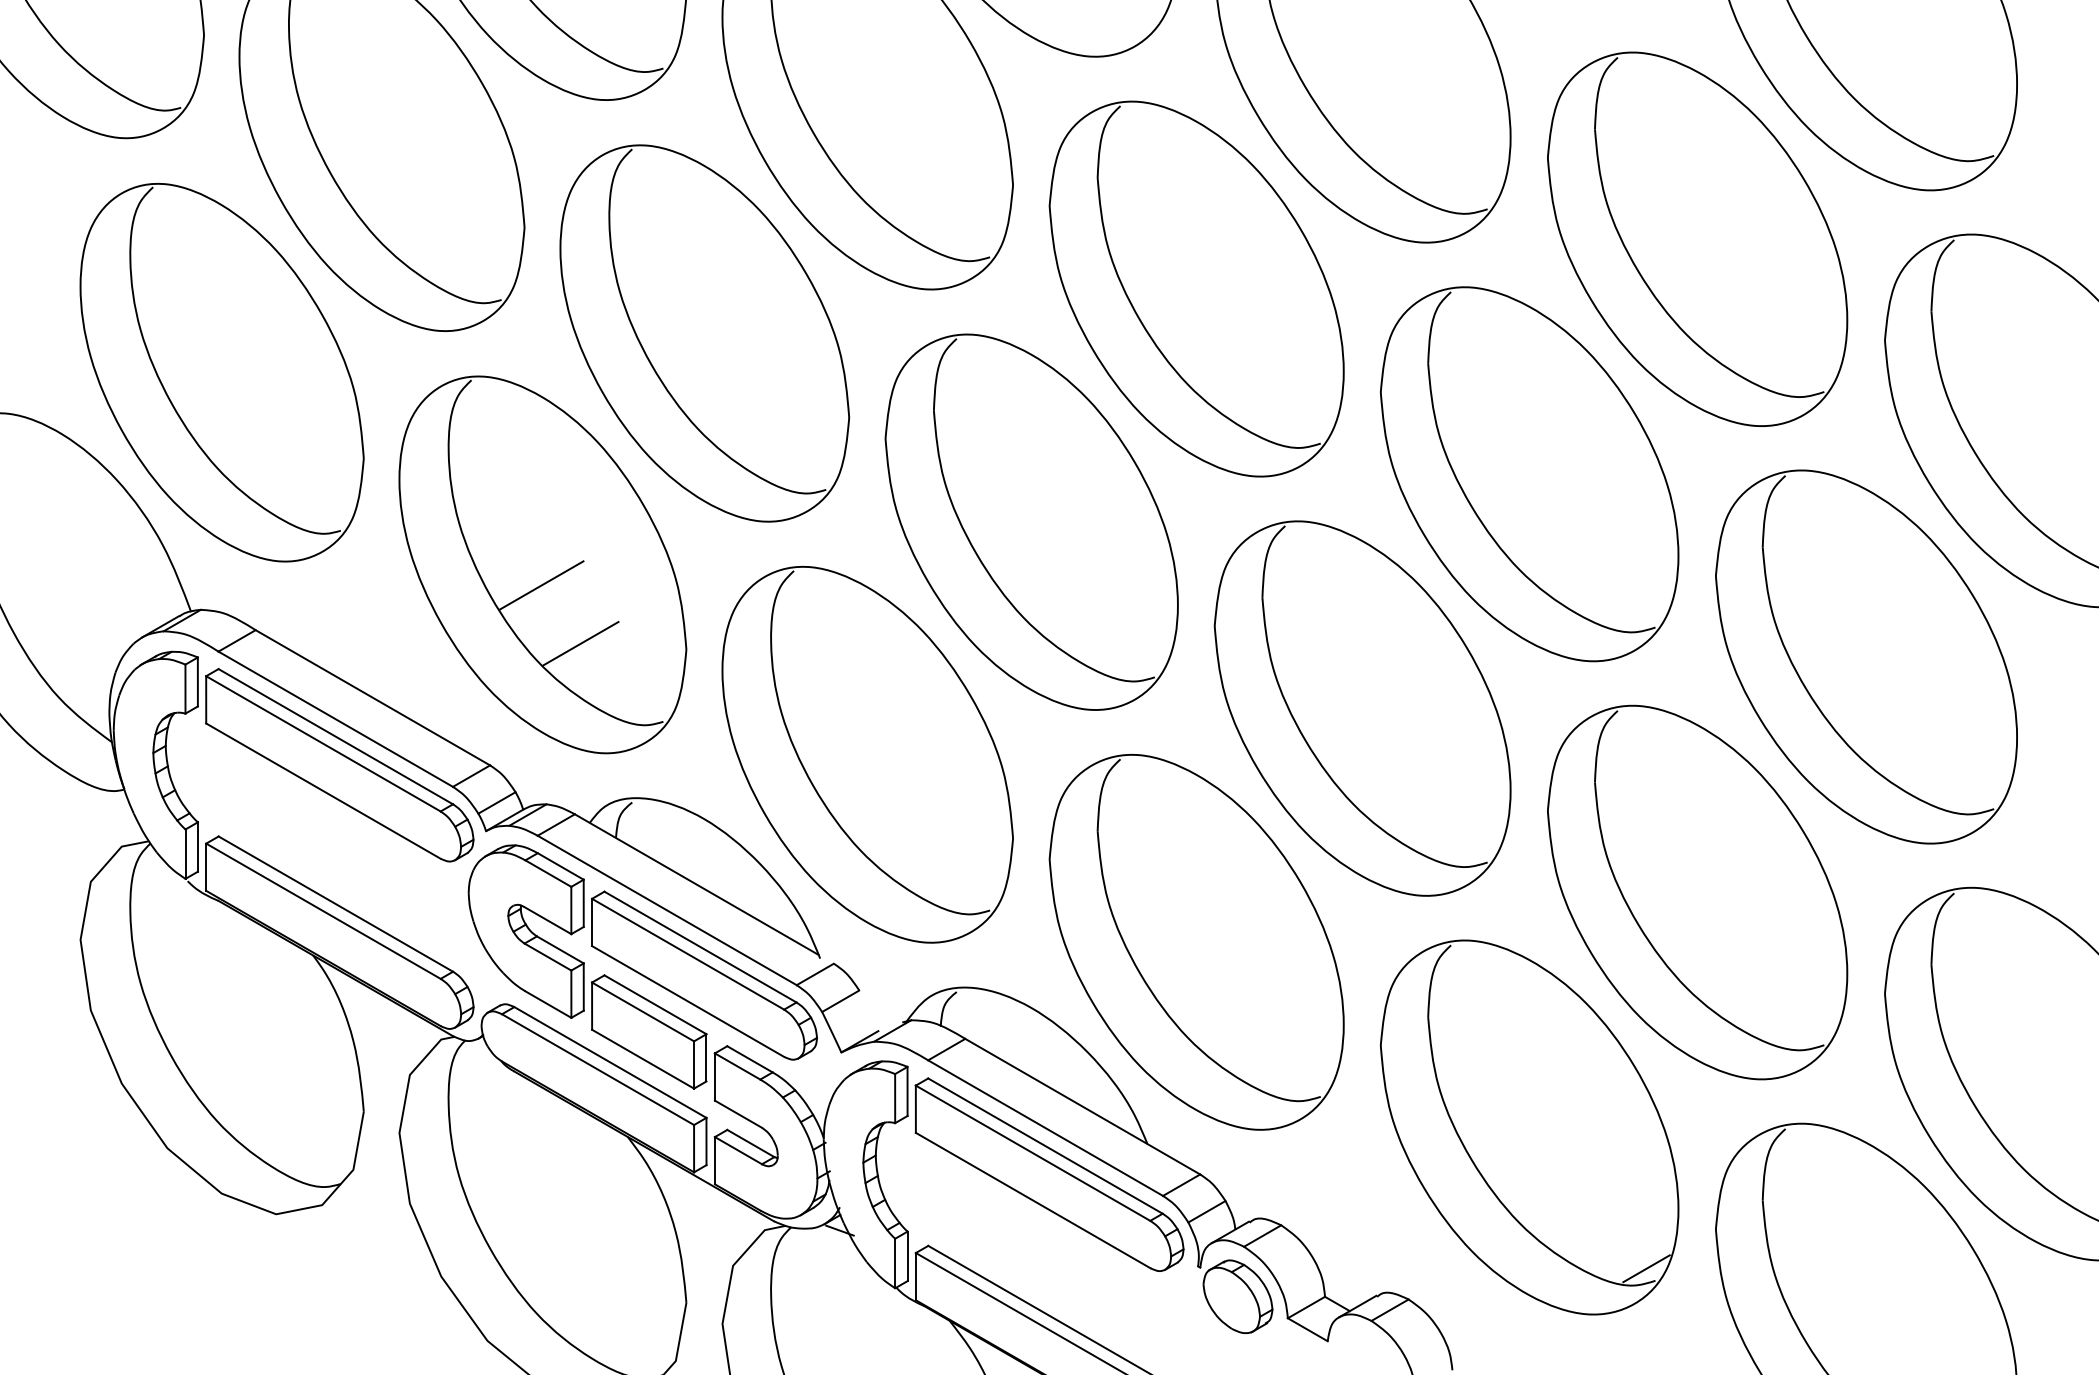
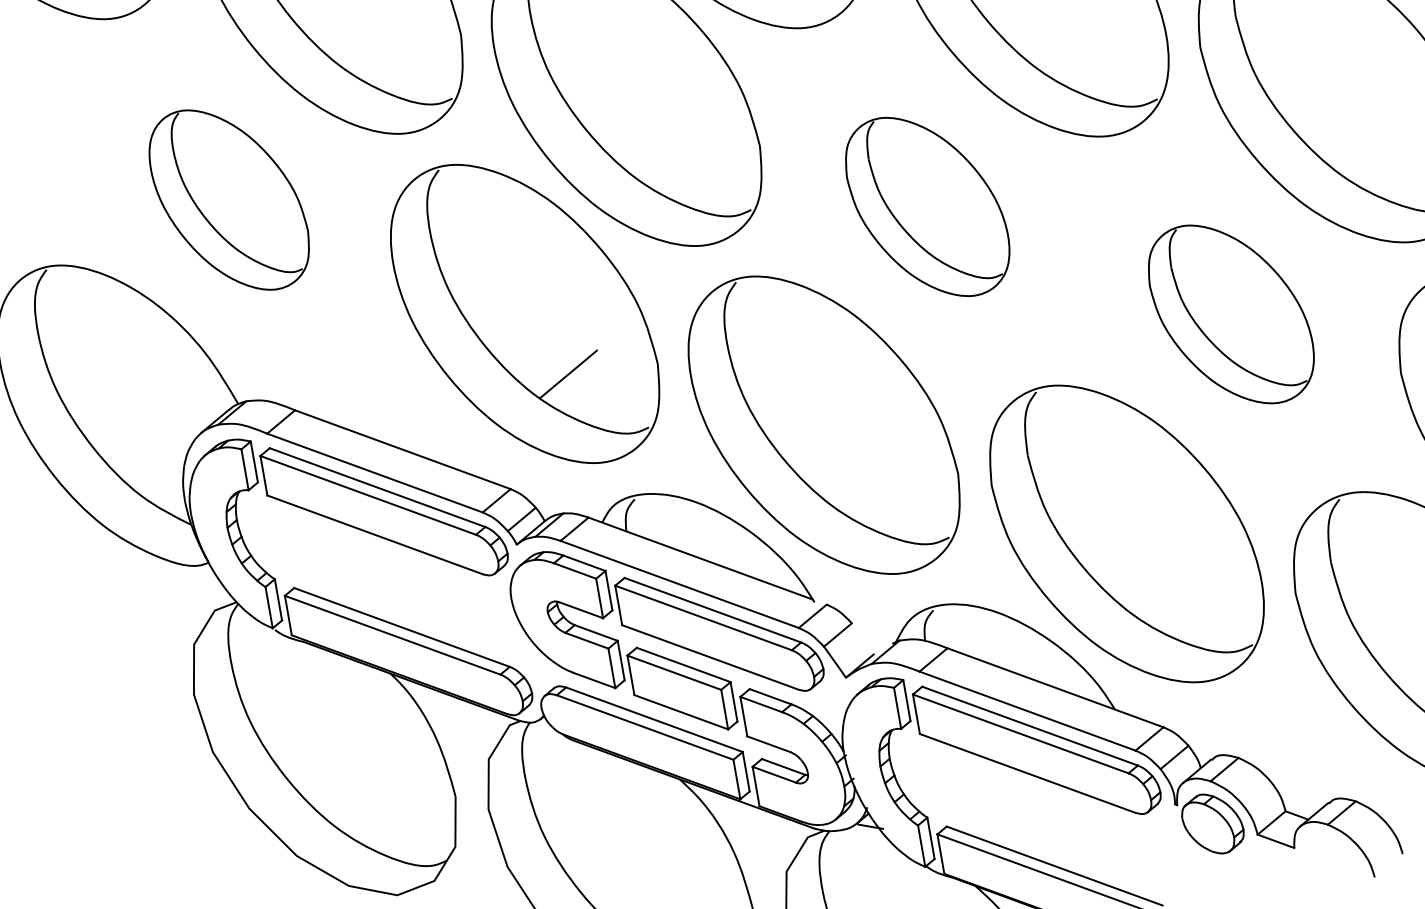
part: (221, 372) -> (228, 200), size x0.6
part: (1031, 521) -> (927, 206), size x0.6
line: (541, 585) -> (527, 331), removed
part: (1362, 708) -> (1231, 314), size x0.6

